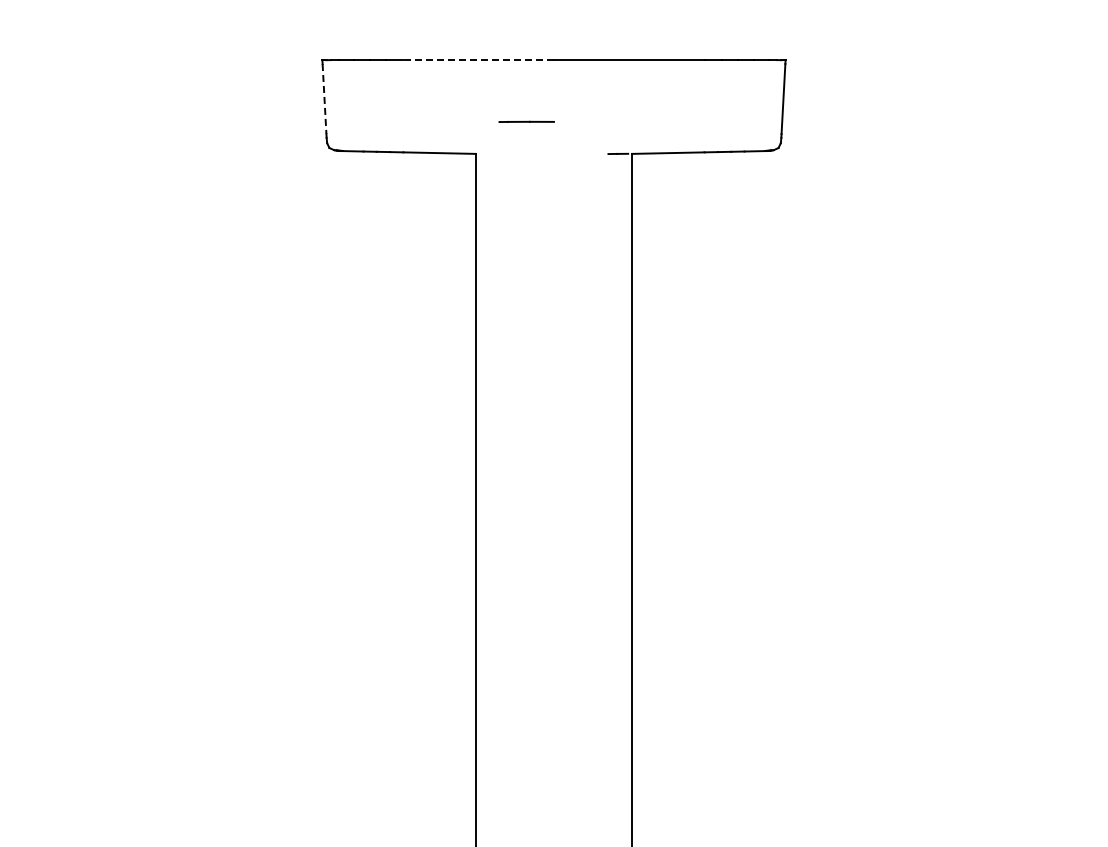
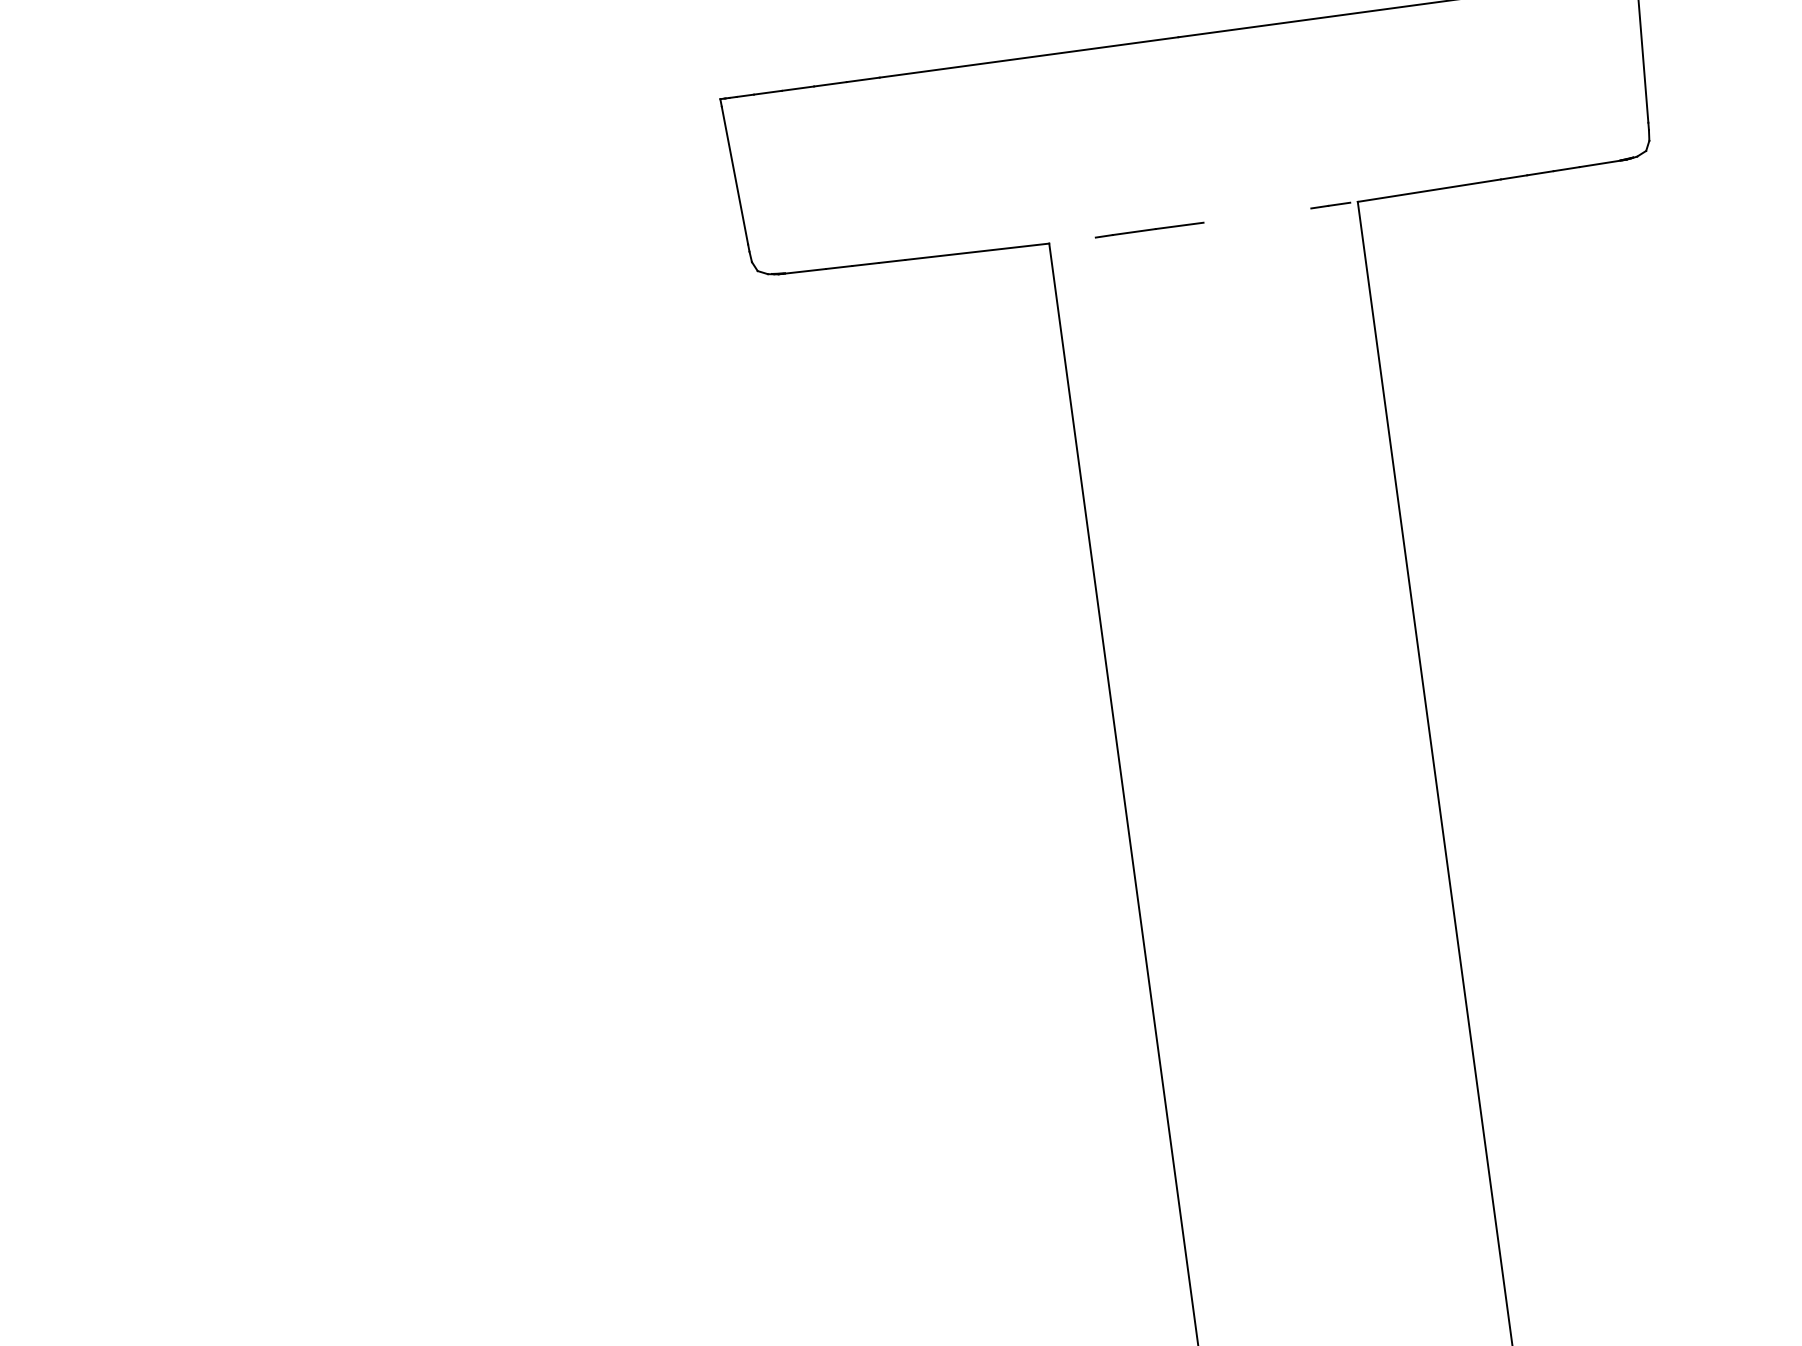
line: (478, 60) -> (1029, 58), dashed -> solid
line: (324, 99) -> (735, 176), dashed -> solid
line: (526, 121) -> (1149, 229), moved

